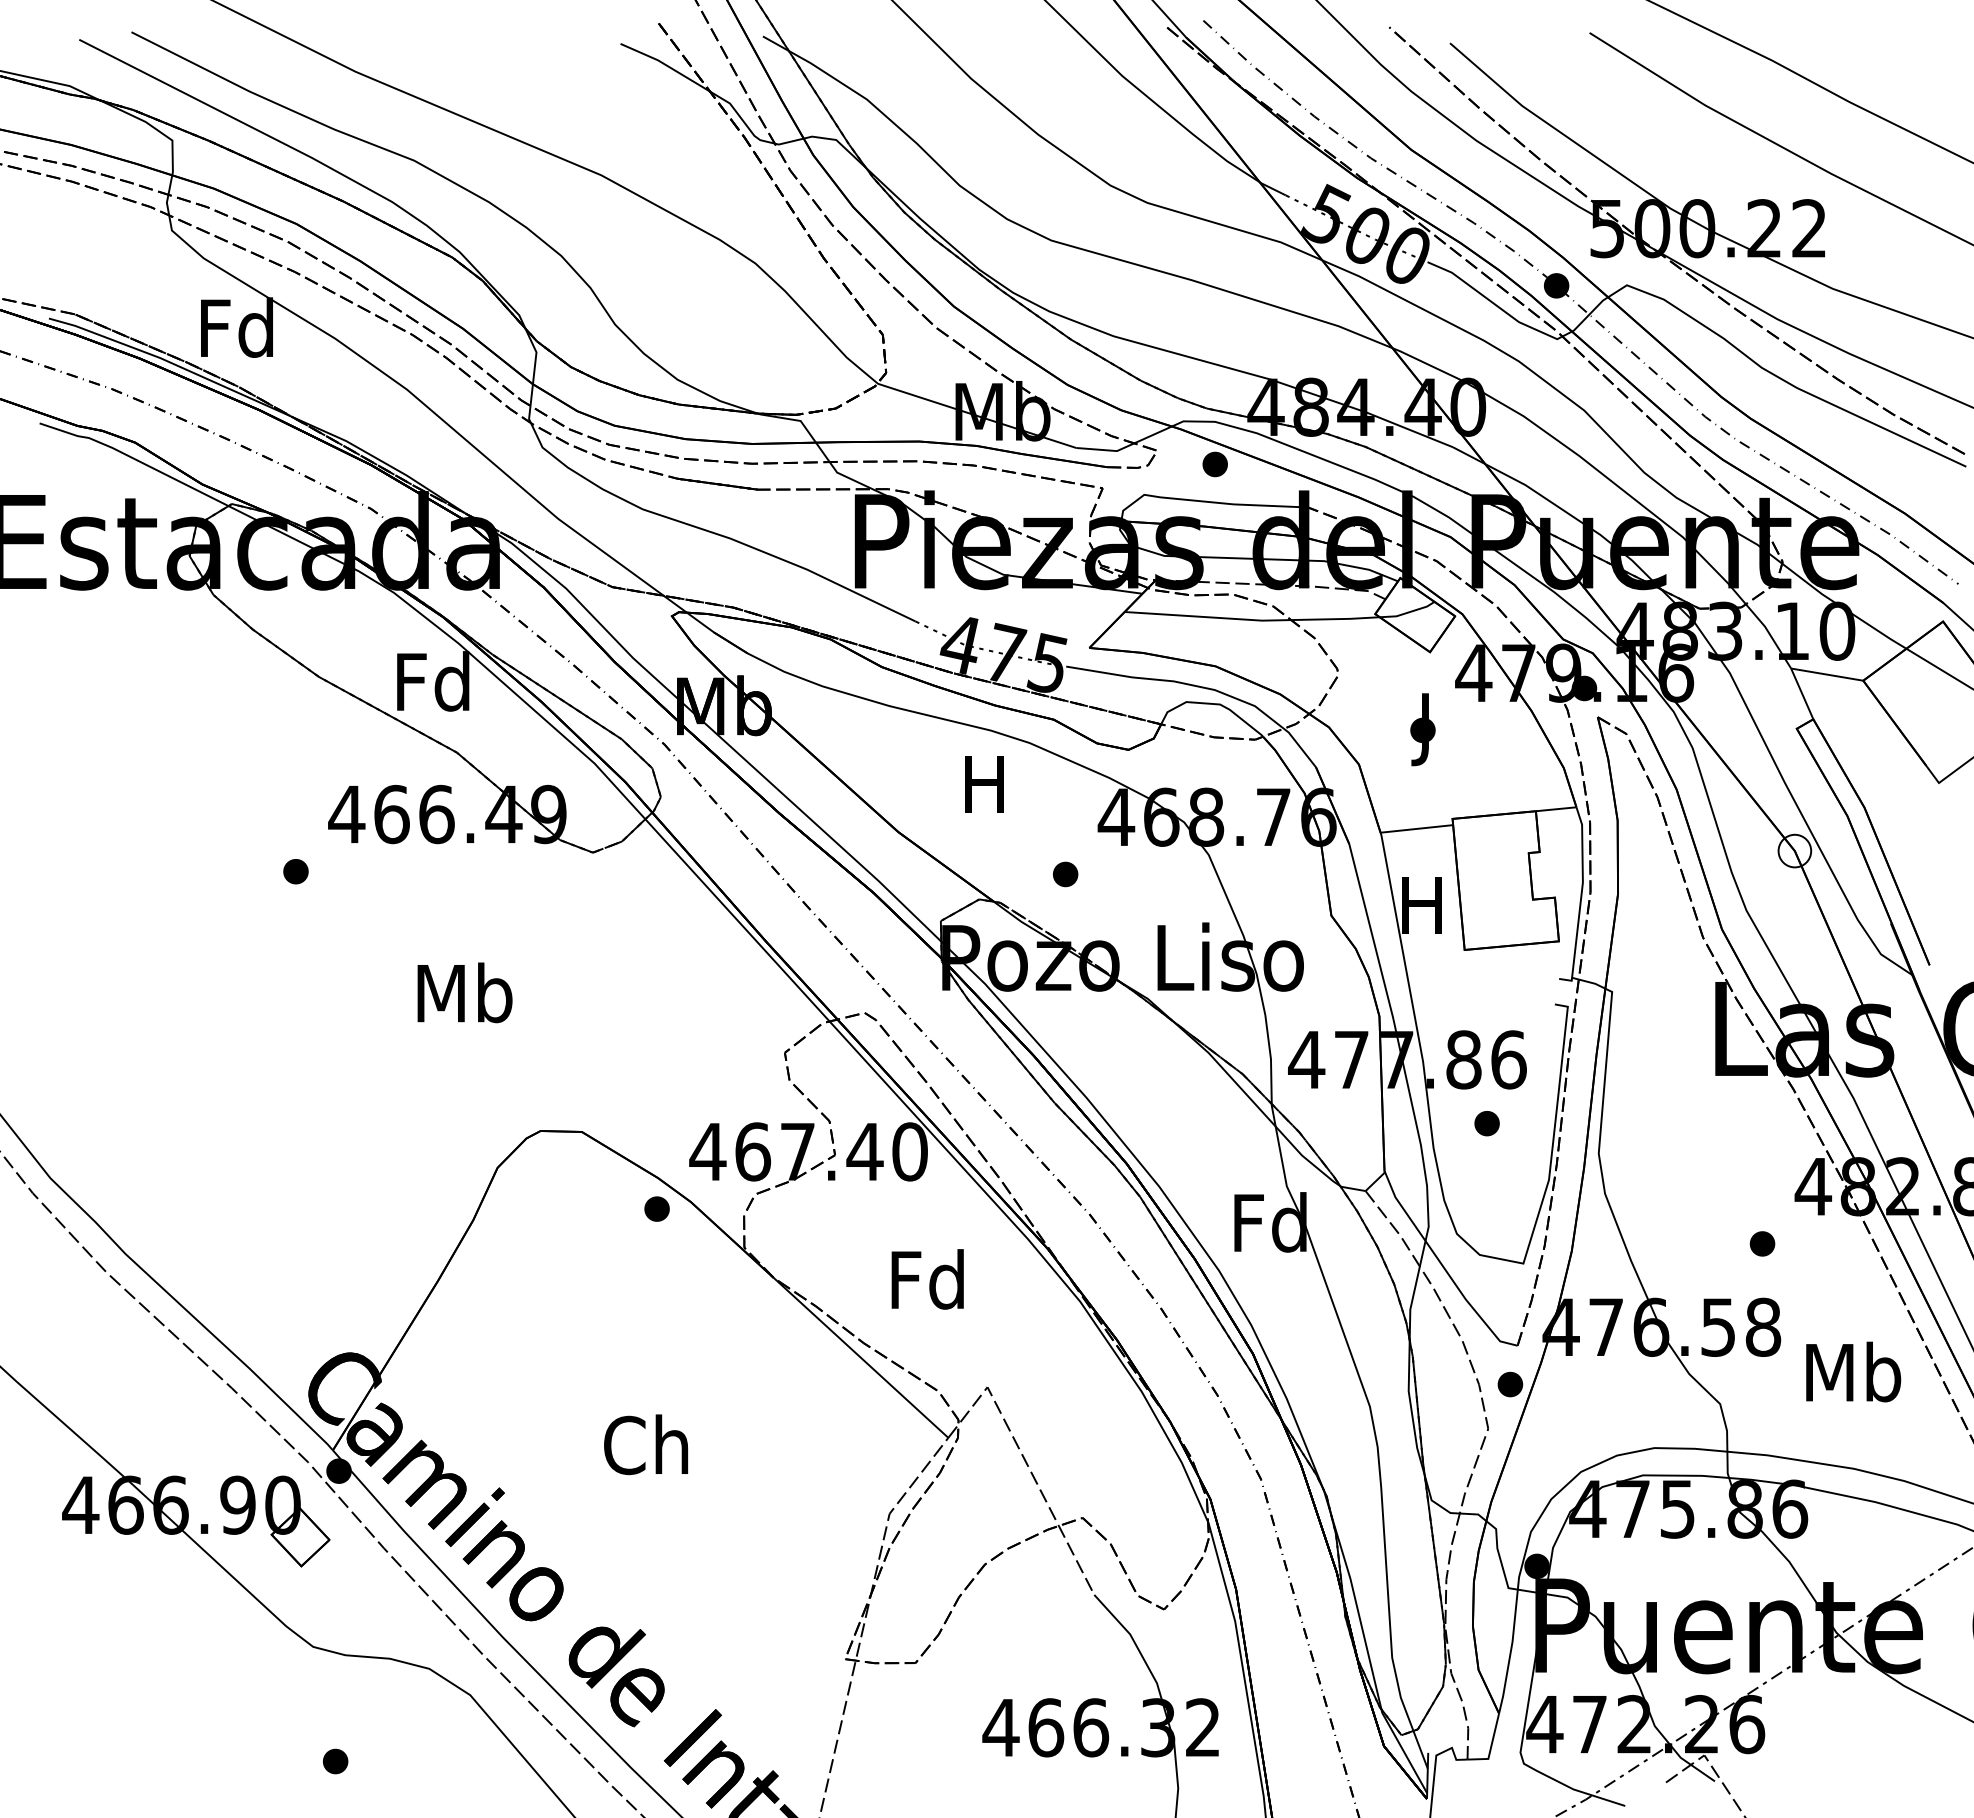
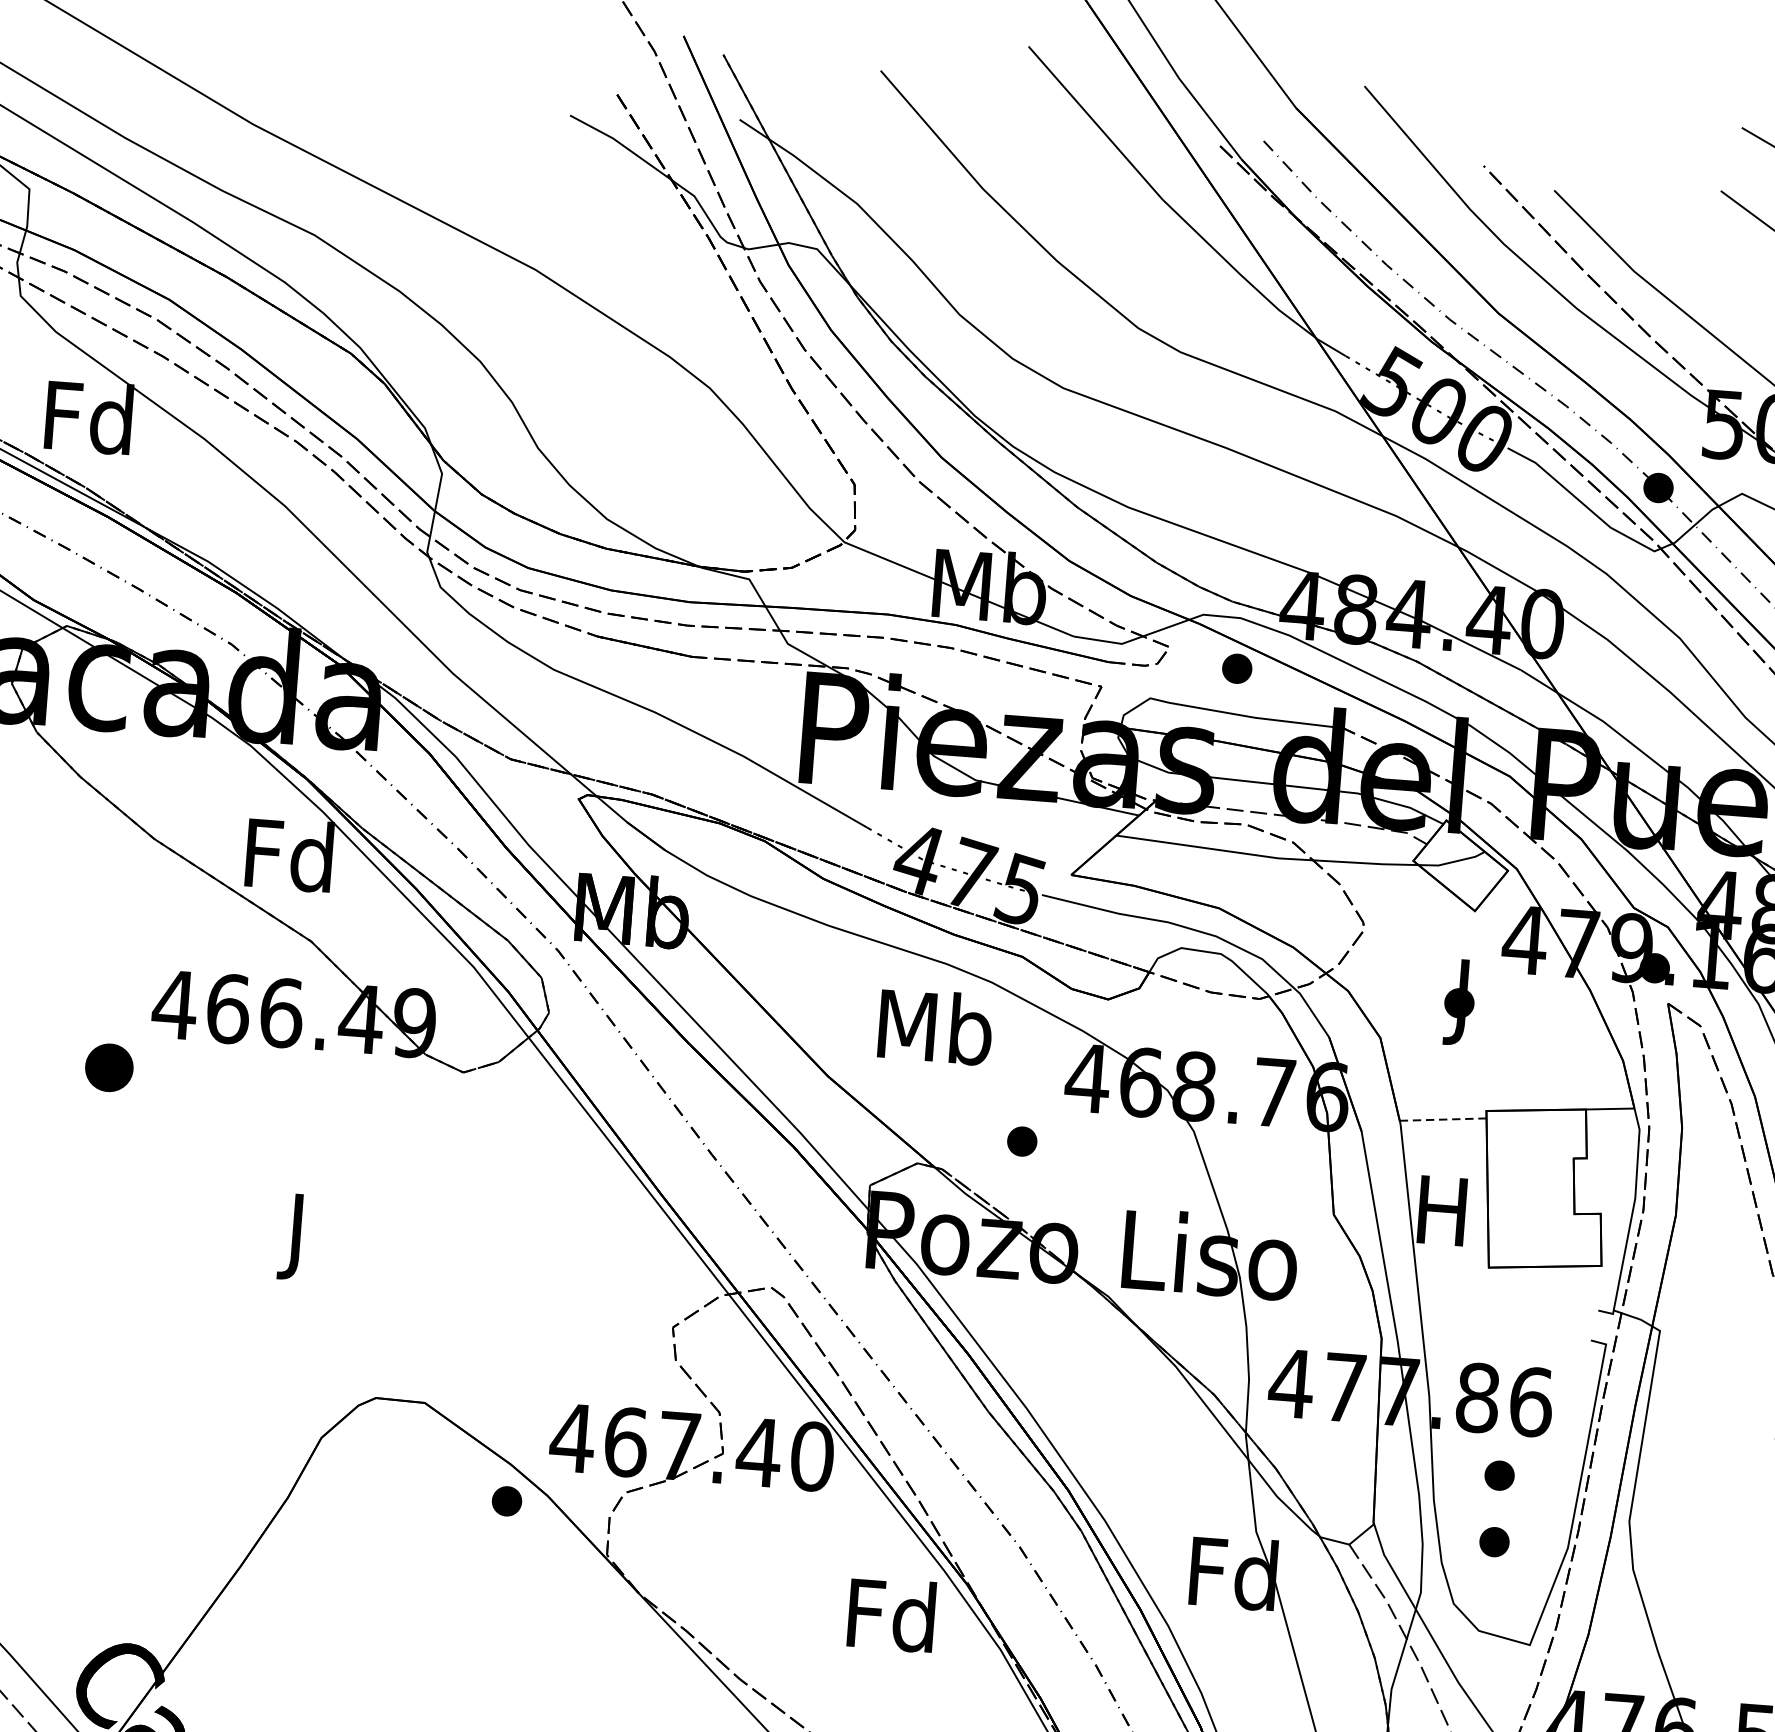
text: (985, 783) -> (935, 1026), H -> Mb
line: (1417, 828) -> (1443, 1119), solid -> dashed
part: (295, 871) -> (108, 1067), size x1.6
text: (464, 999) -> (297, 1235), Mb -> J
part: (1486, 1179) -> (1493, 1541), added
text: (927, 1279) -> (891, 1614), moved

